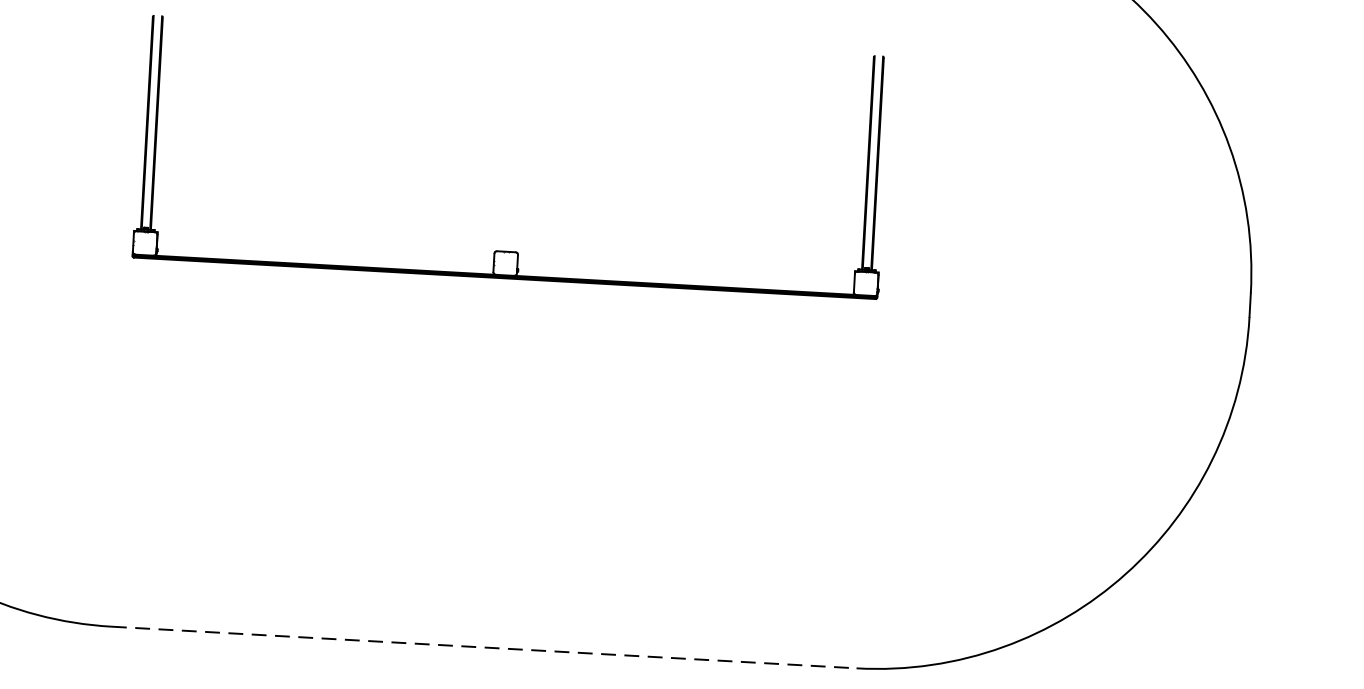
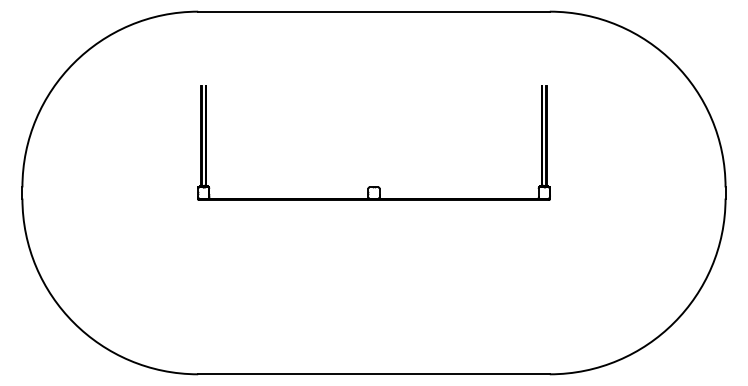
line: (485, 647) -> (374, 374), dashed -> solid

